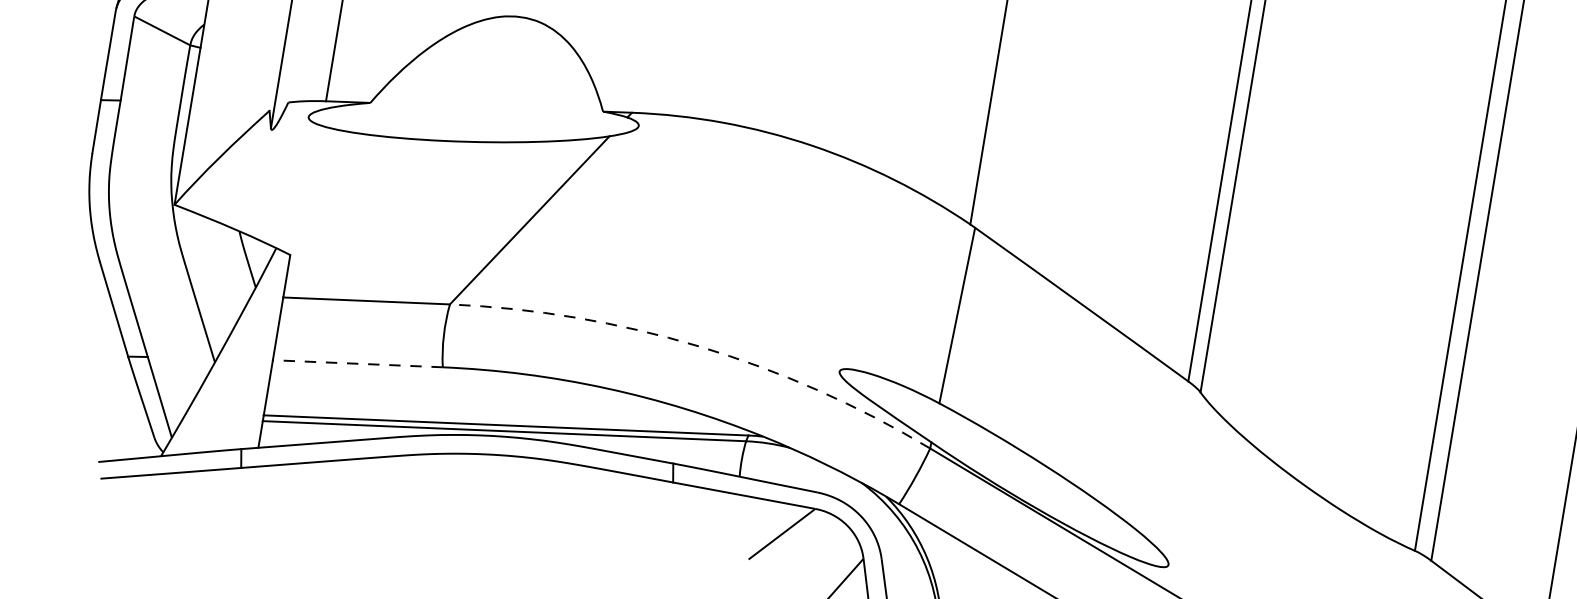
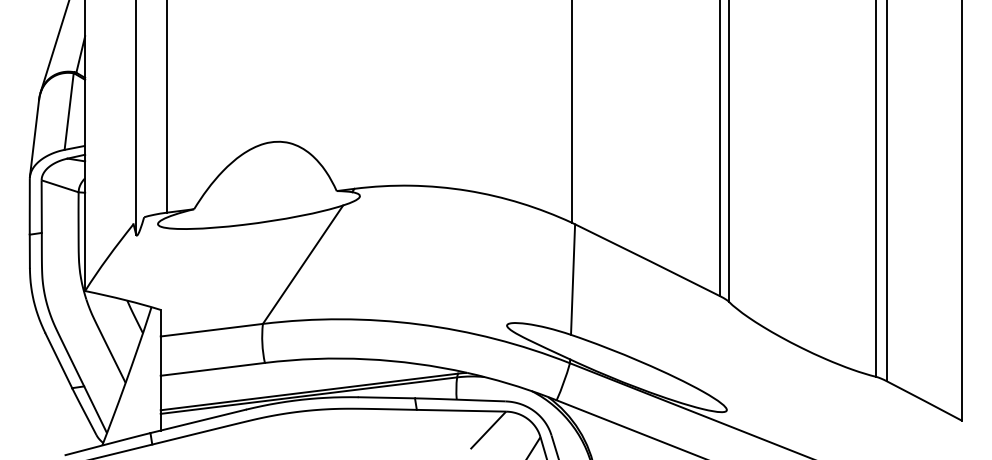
arc: (698, 346) -> (418, 324), dashed -> solid
line: (357, 363) -> (212, 369), dashed -> solid

